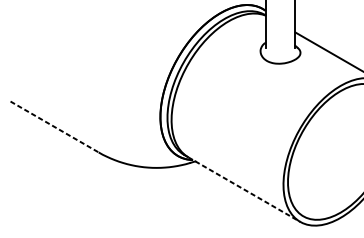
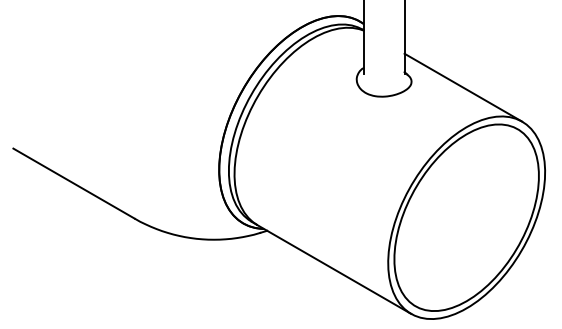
line: (54, 126) -> (73, 183), dashed -> solid
line: (244, 189) -> (334, 269), dashed -> solid

